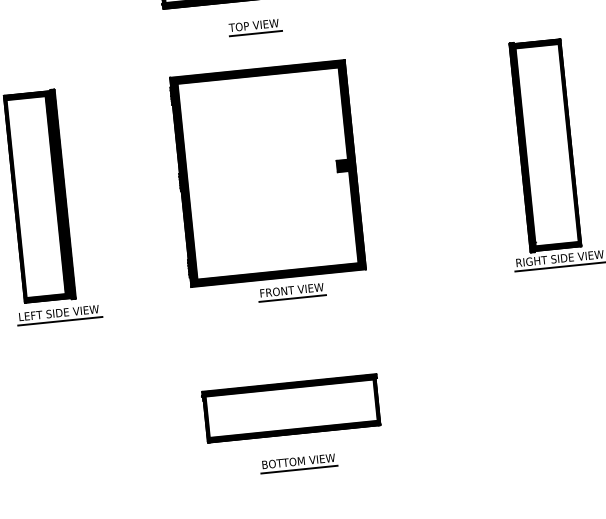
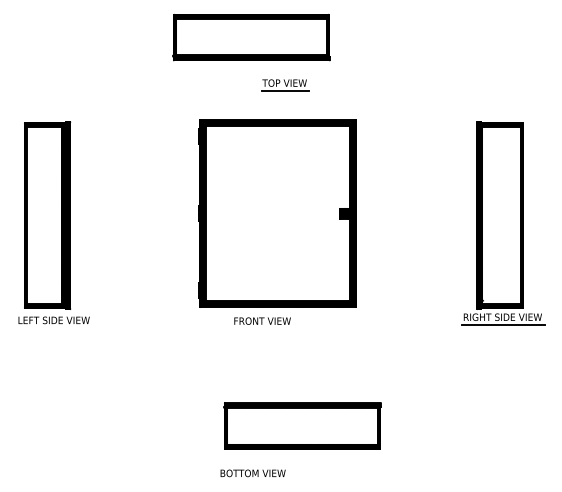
part: (255, 28) -> (285, 85), moved
part: (267, 173) -> (277, 213), moved
line: (292, 298) -> (262, 328), removed
line: (60, 320) -> (54, 327), removed
part: (291, 408) -> (302, 425), moved
line: (298, 469) -> (252, 480), removed

